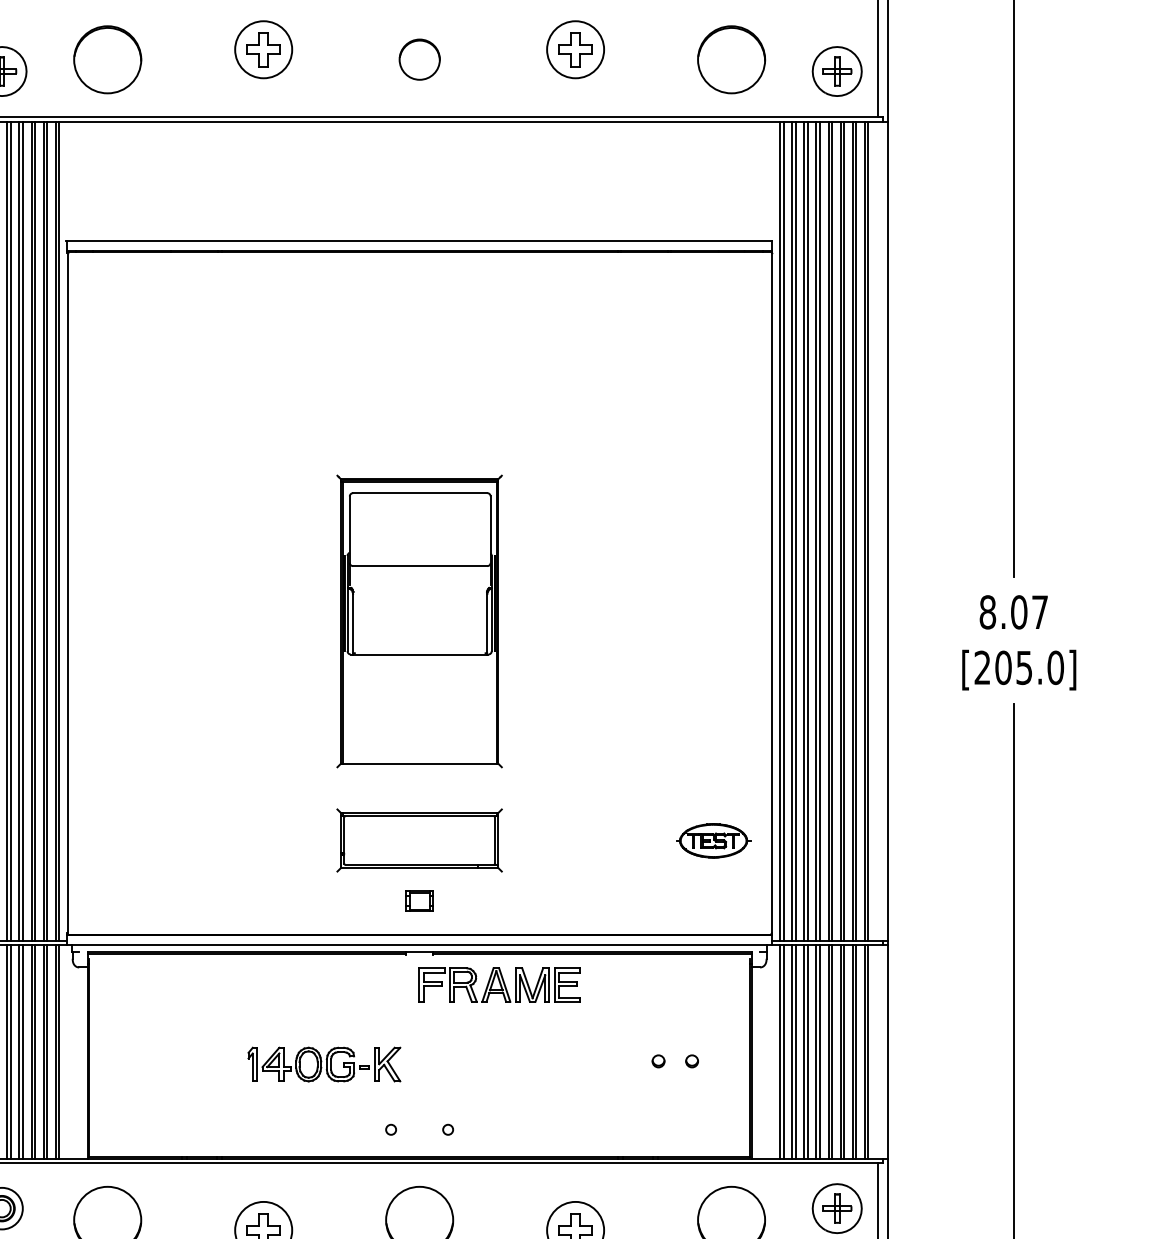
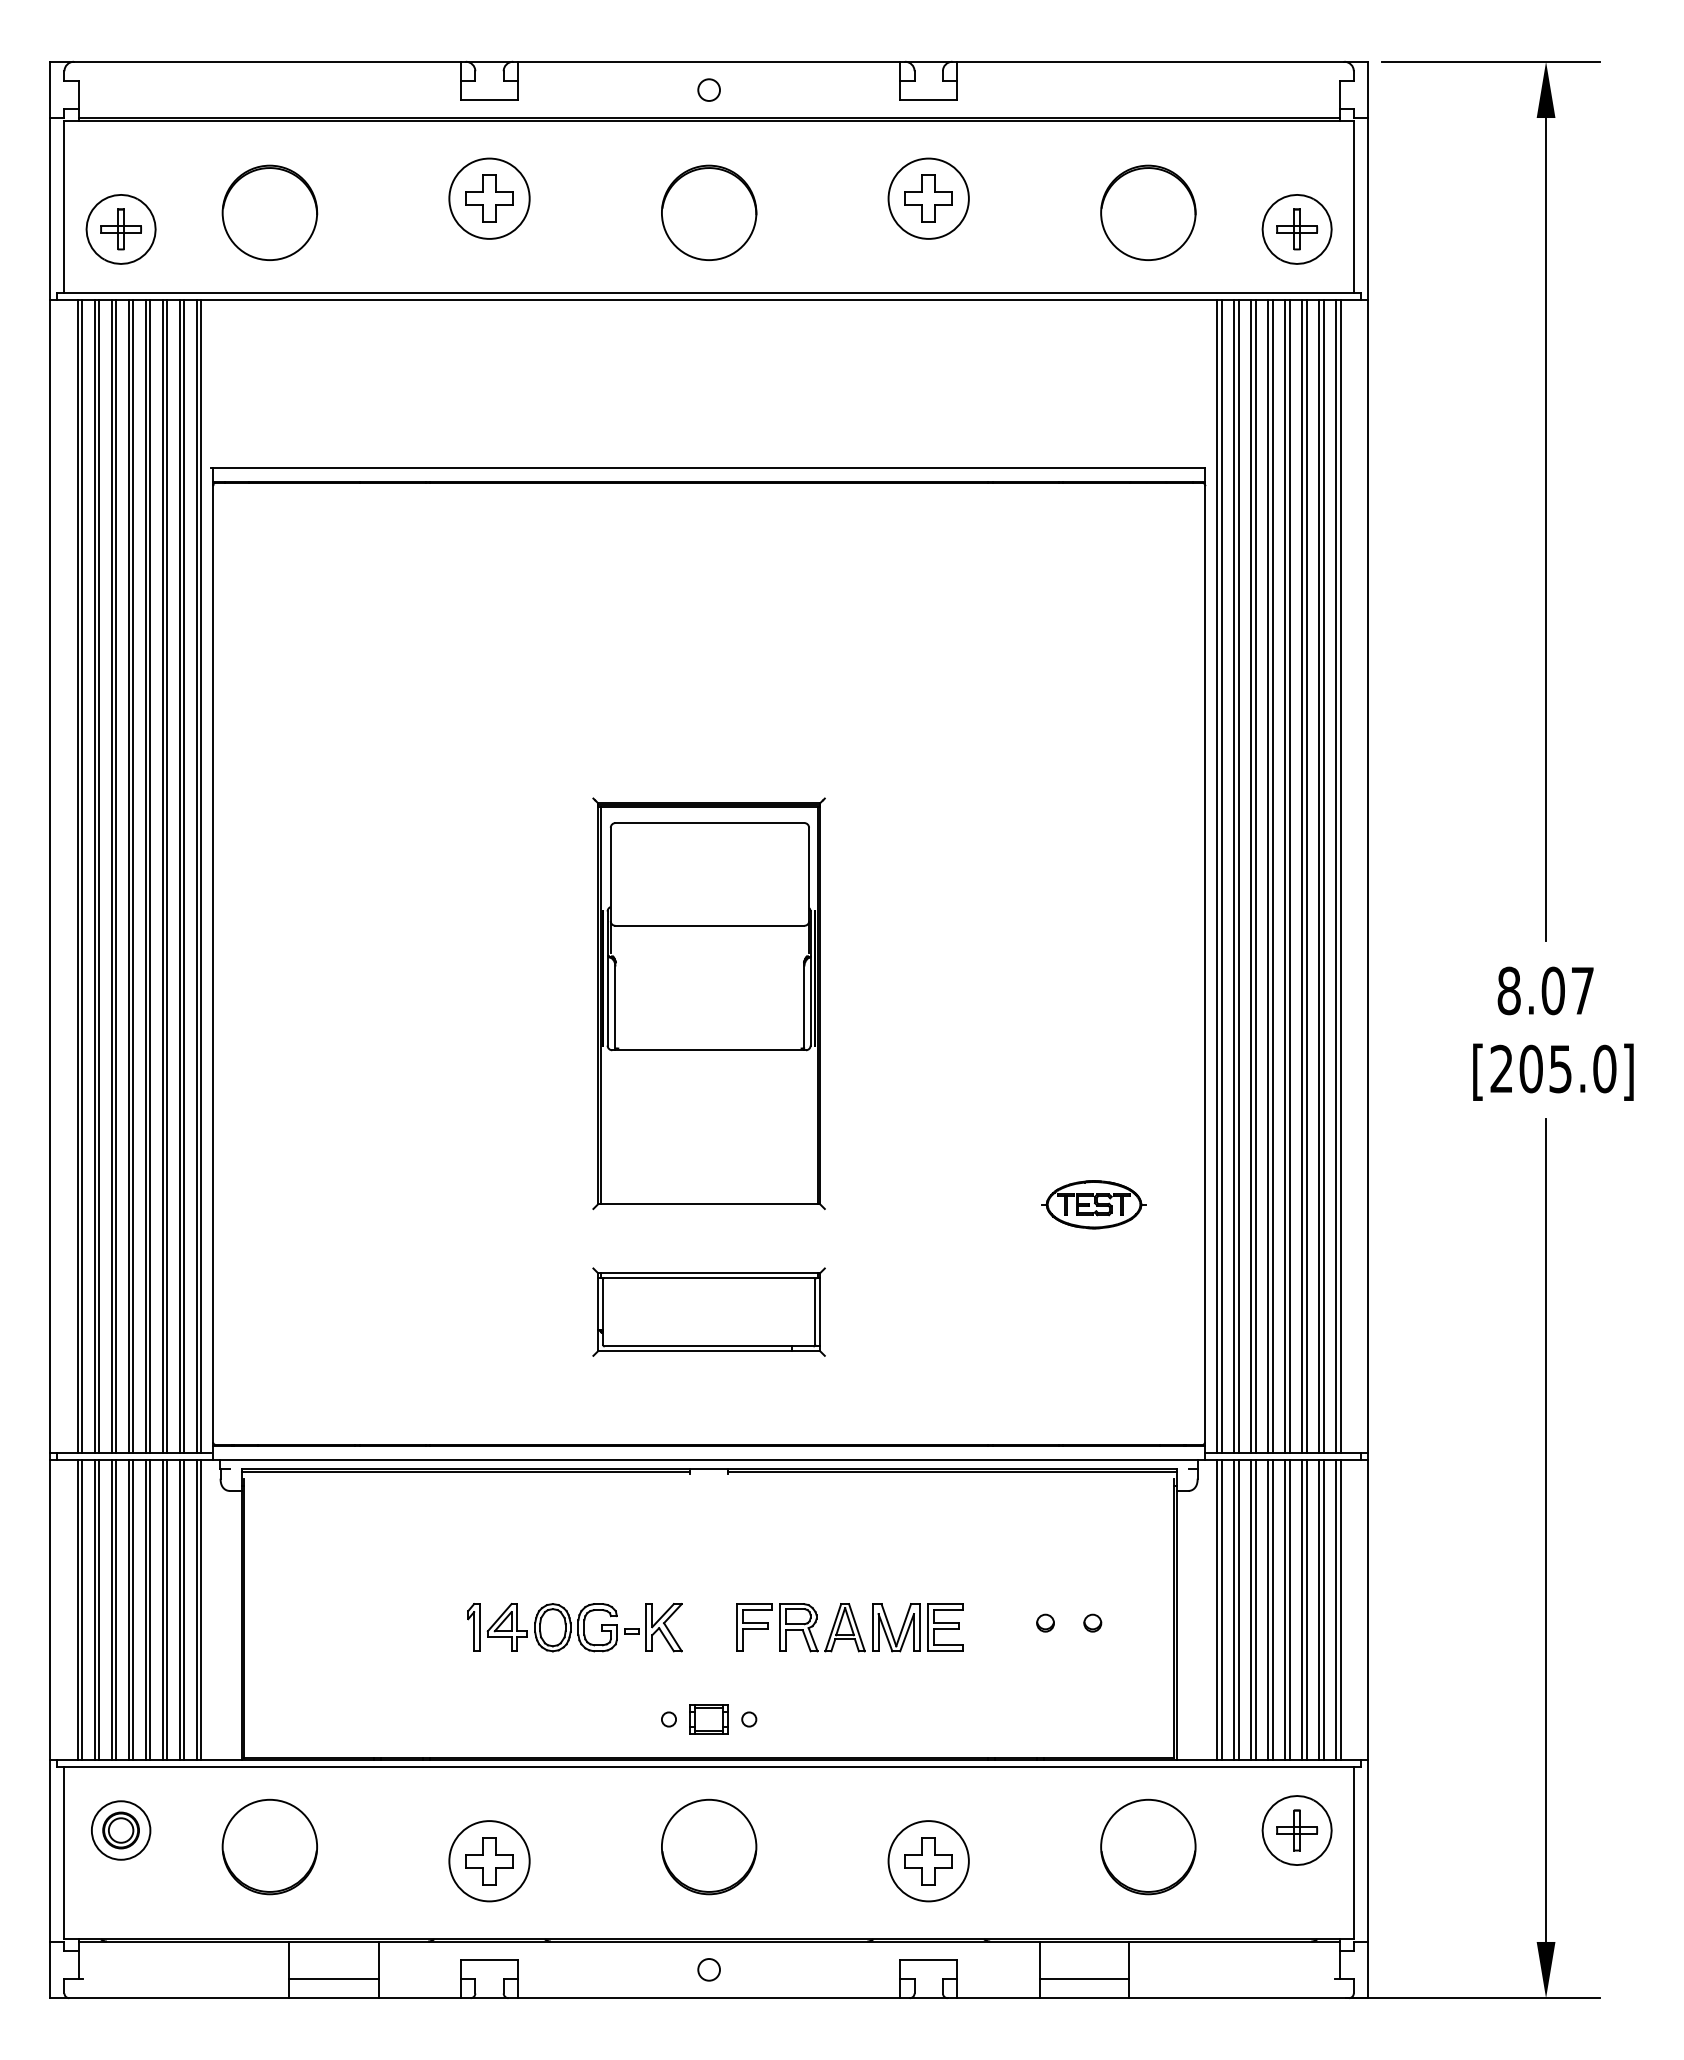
part: (419, 59) -> (709, 212), size x1.67
part: (713, 840) -> (1093, 1204), moved
part: (419, 901) -> (708, 1719), moved
part: (499, 984) -> (849, 1627), moved

